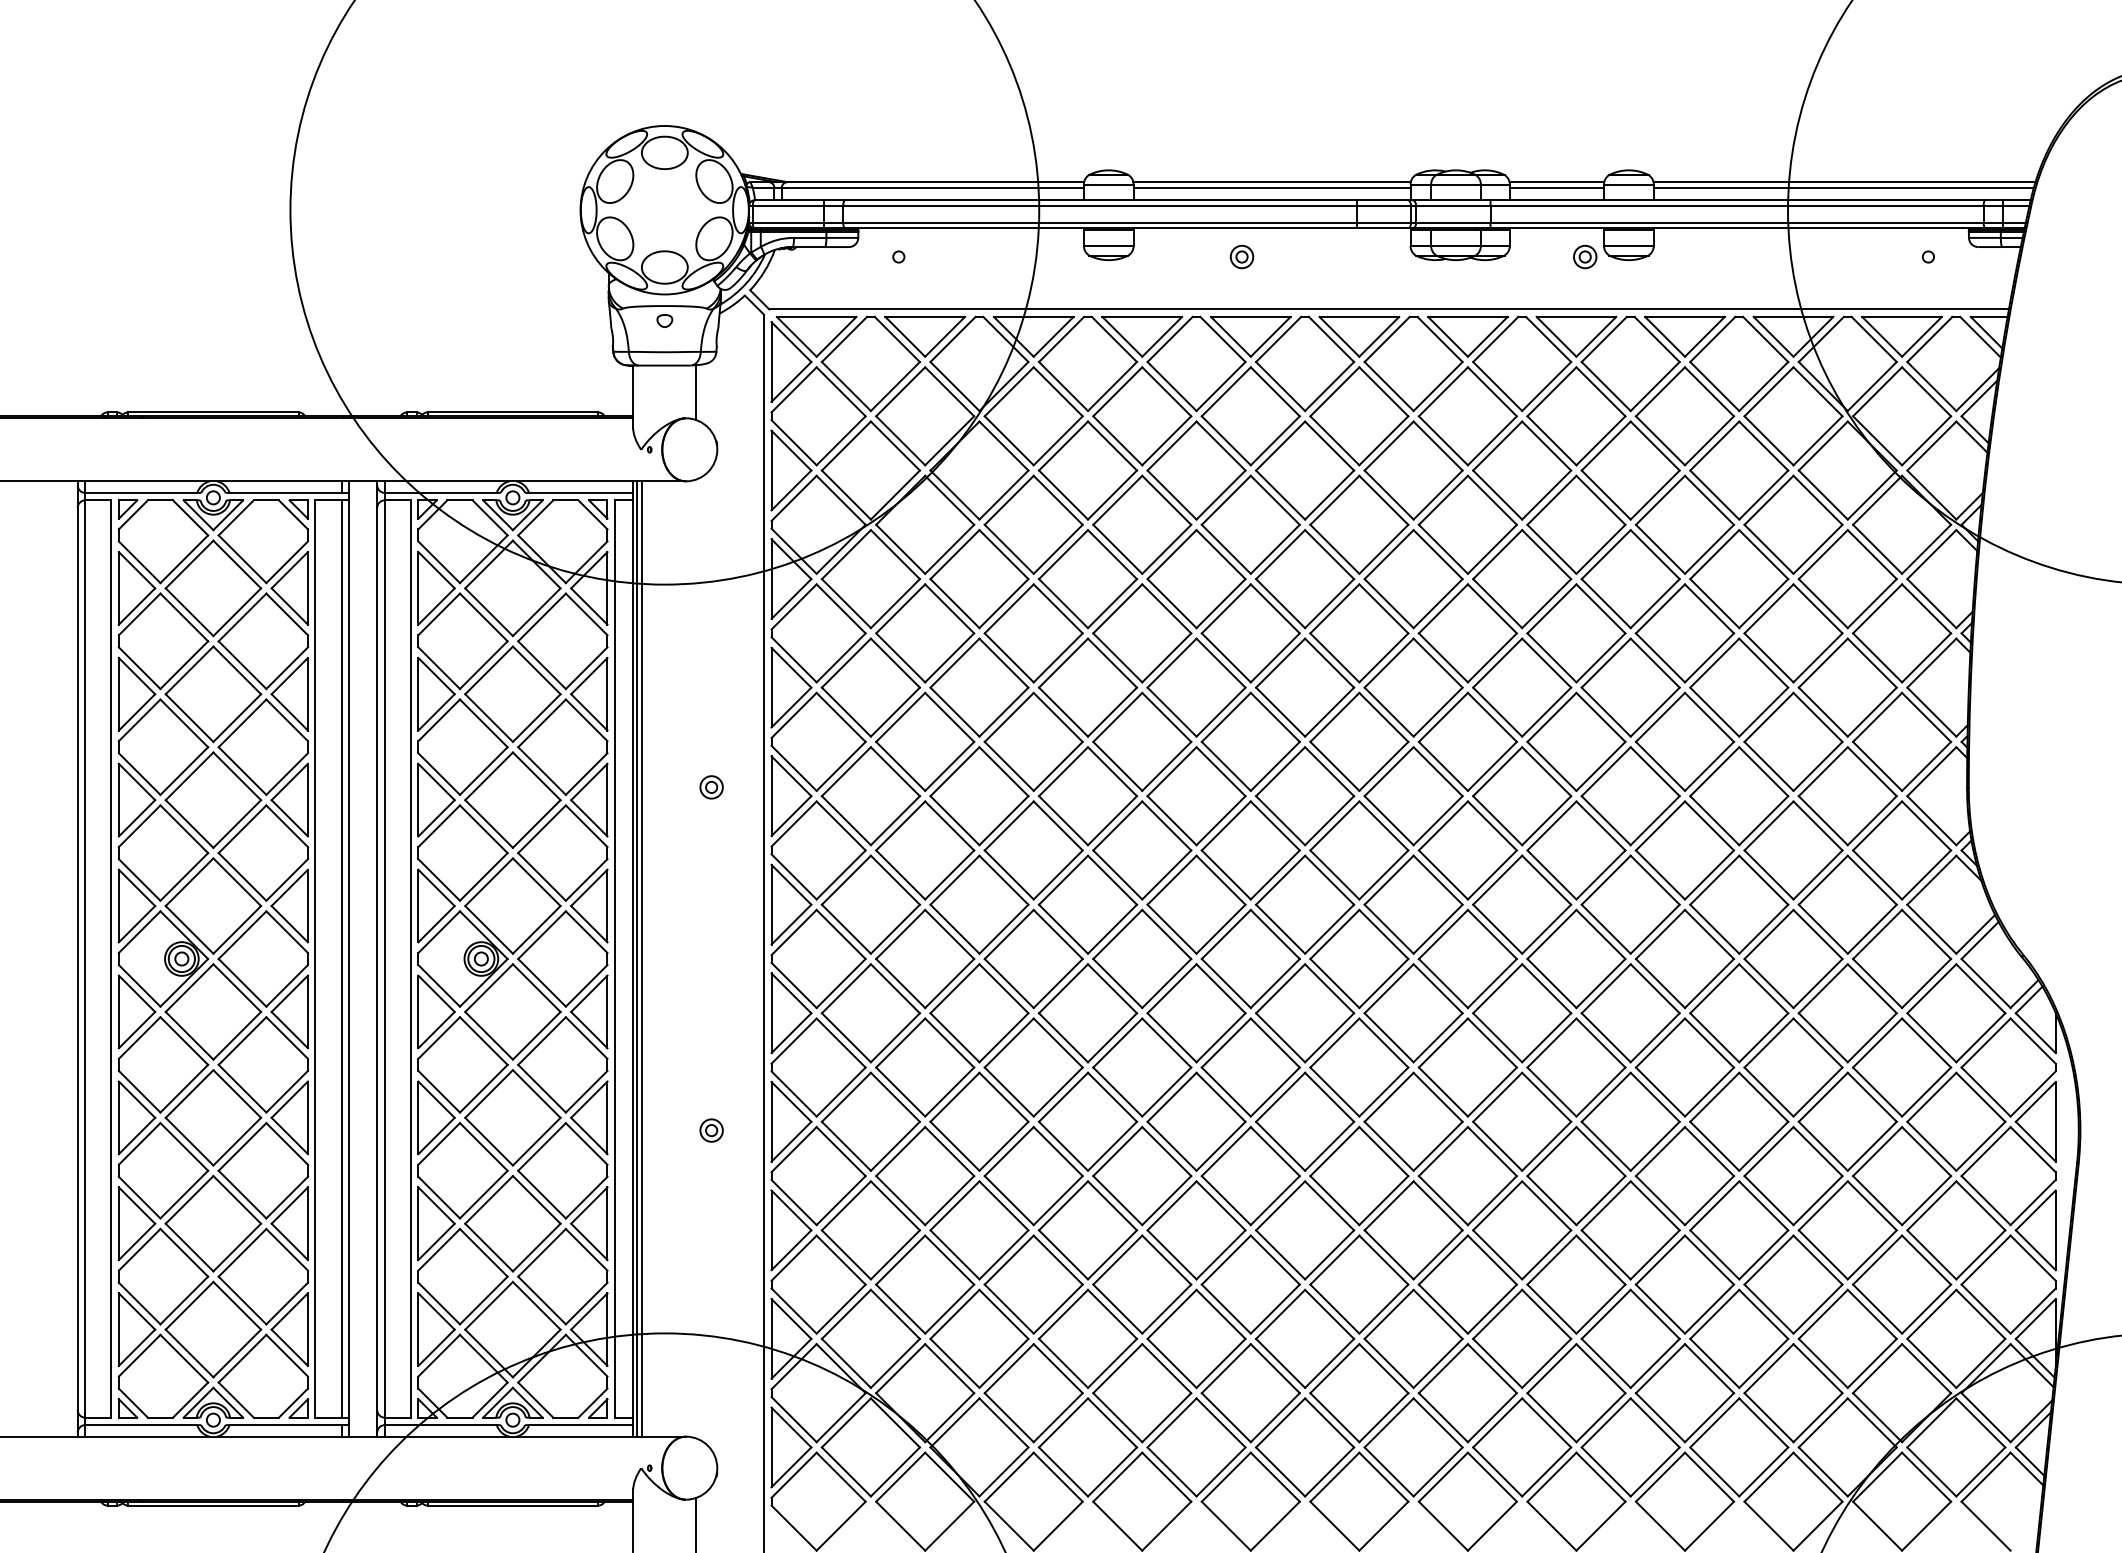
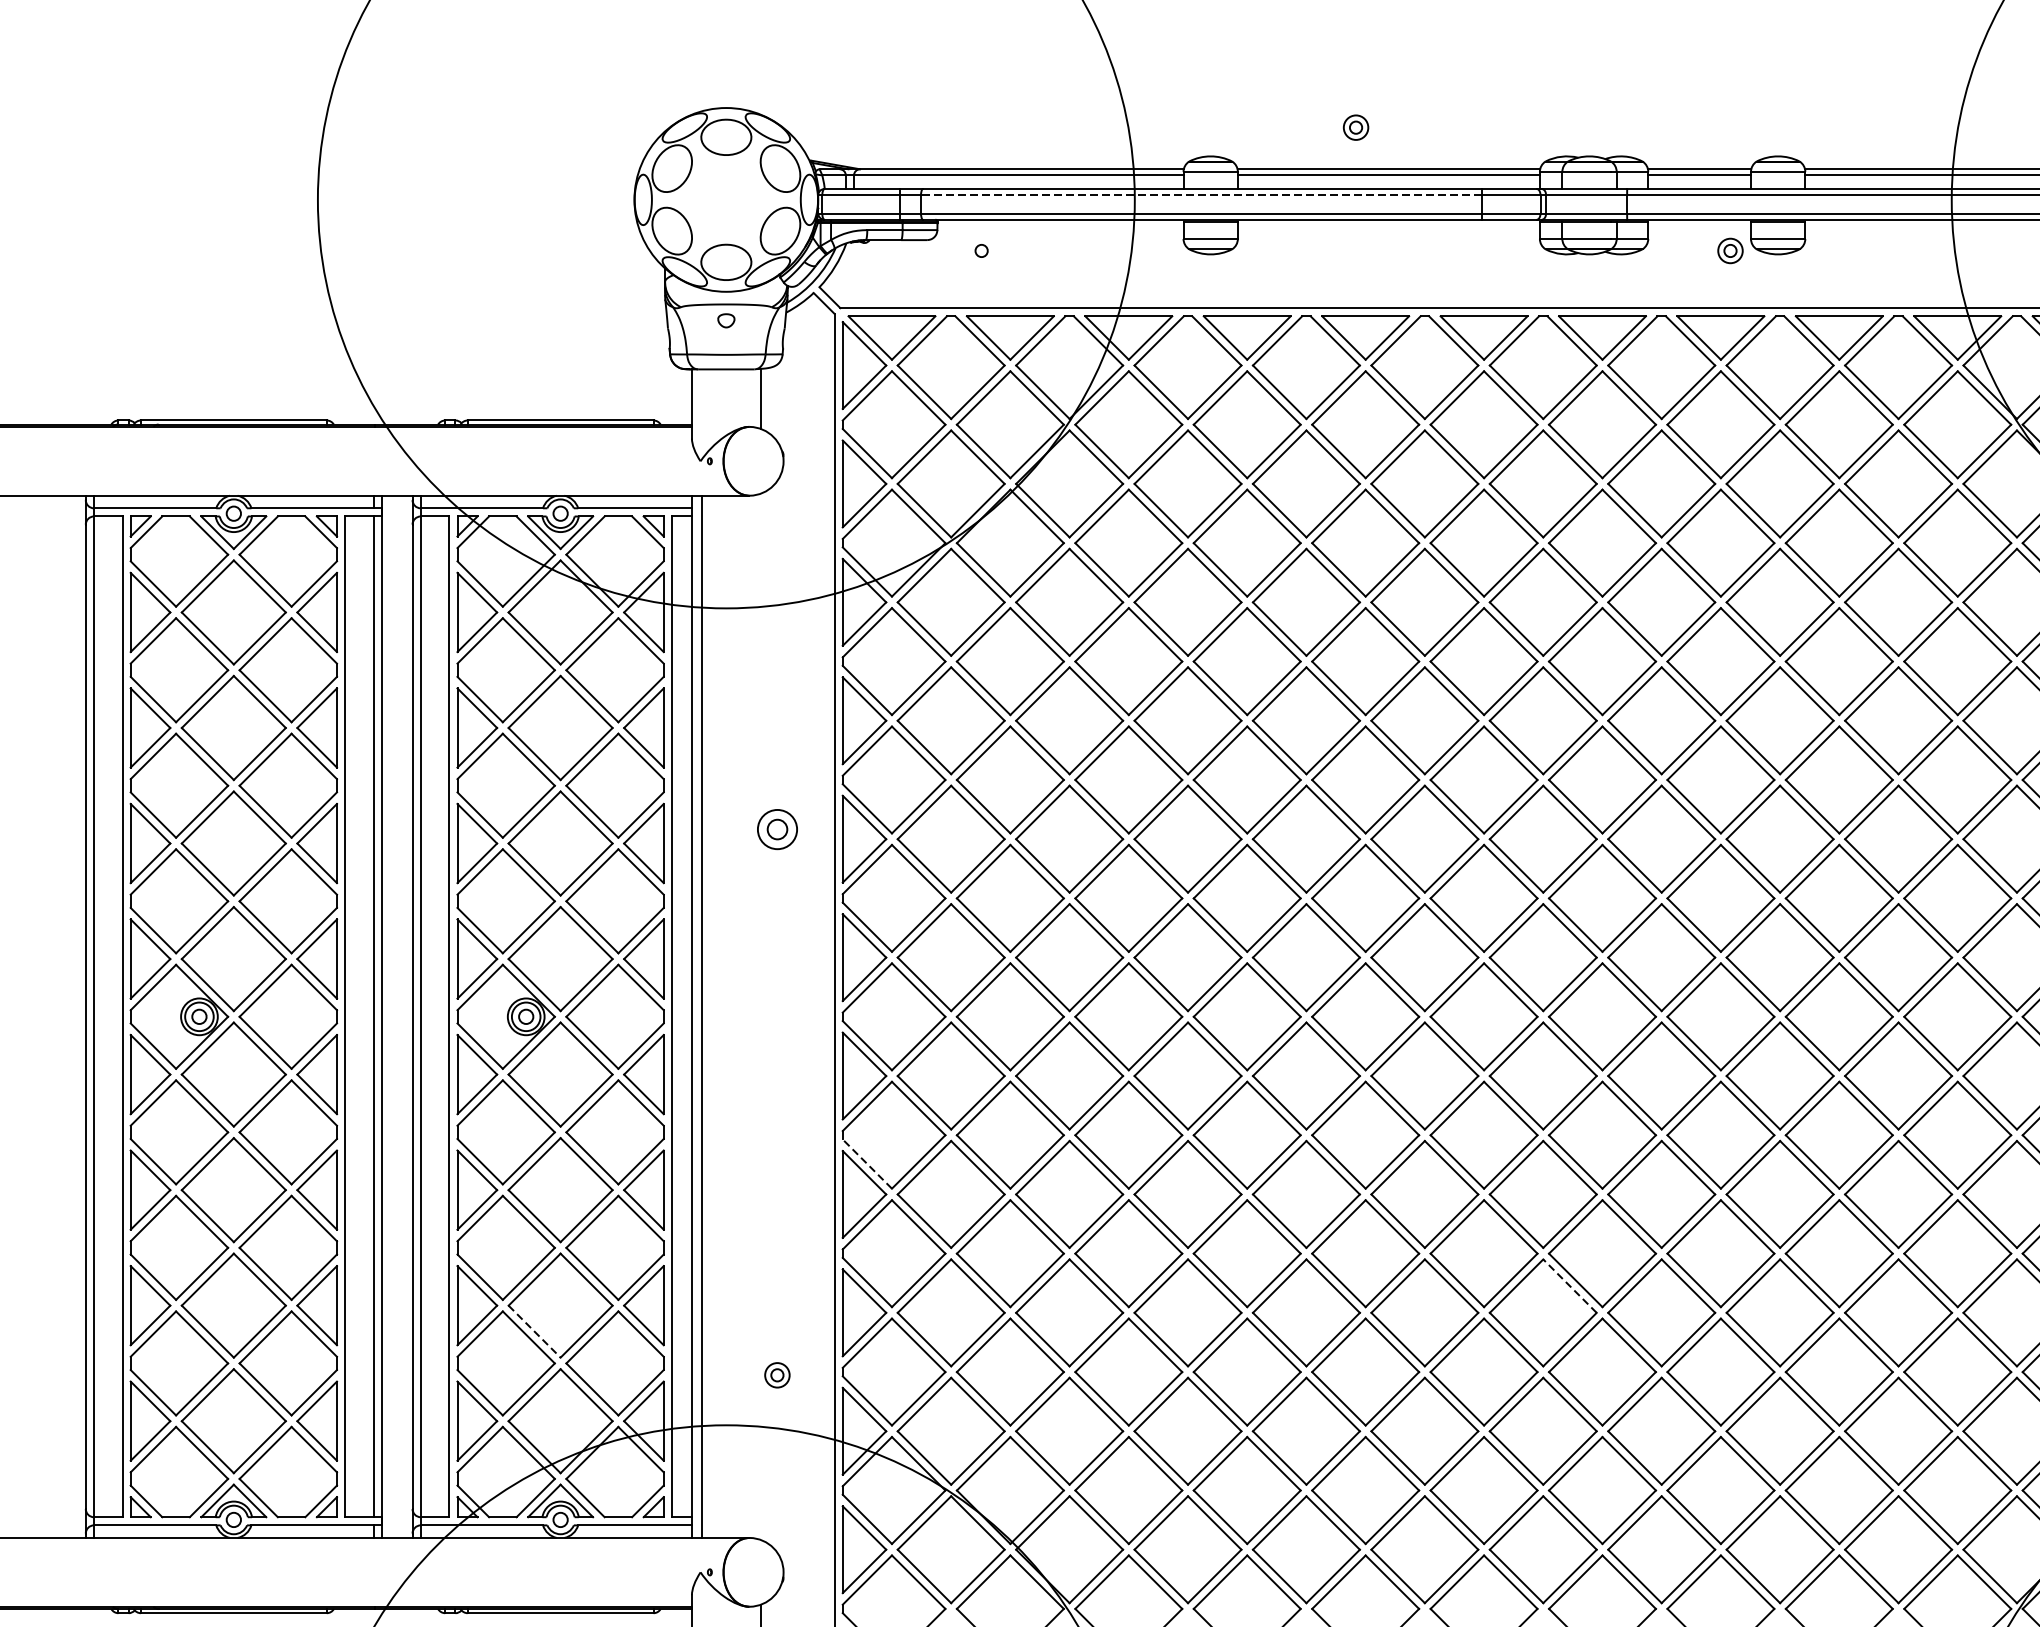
line: (1100, 205) -> (1201, 194), solid -> dashed
part: (1241, 256) -> (1355, 127), moved
part: (711, 787) -> (777, 829), size x1.6
line: (636, 958) -> (695, 1016), removed
line: (794, 1093) -> (867, 1163), solid -> dashed
part: (711, 1130) -> (777, 1375), moved
line: (1438, 1205) -> (1570, 1285), solid -> dashed
line: (489, 1247) -> (535, 1331), solid -> dashed

